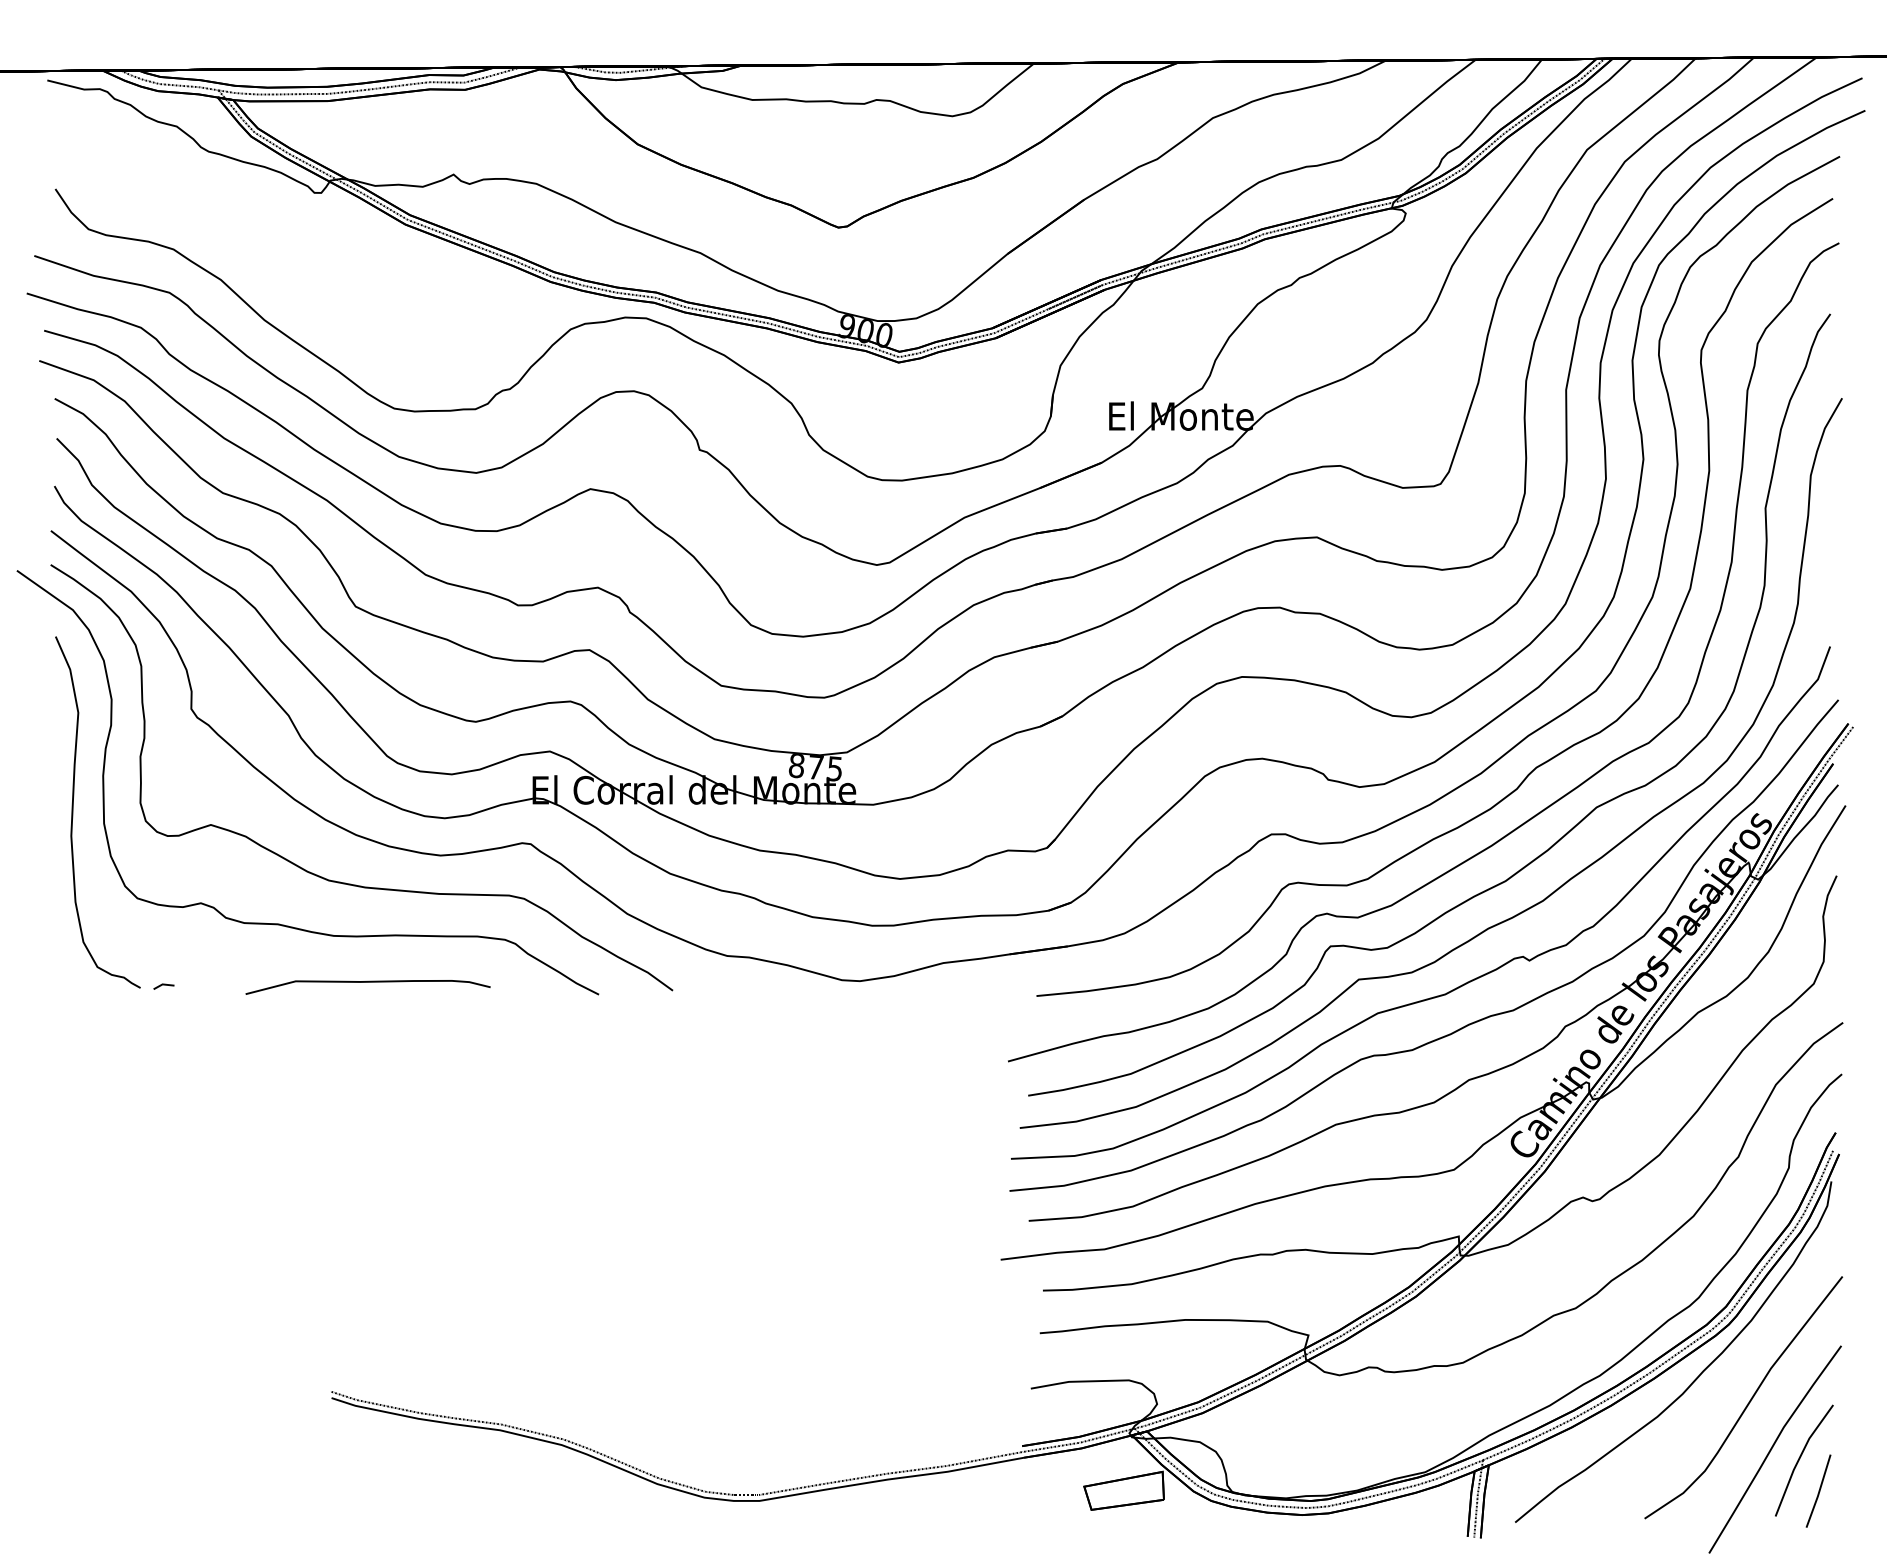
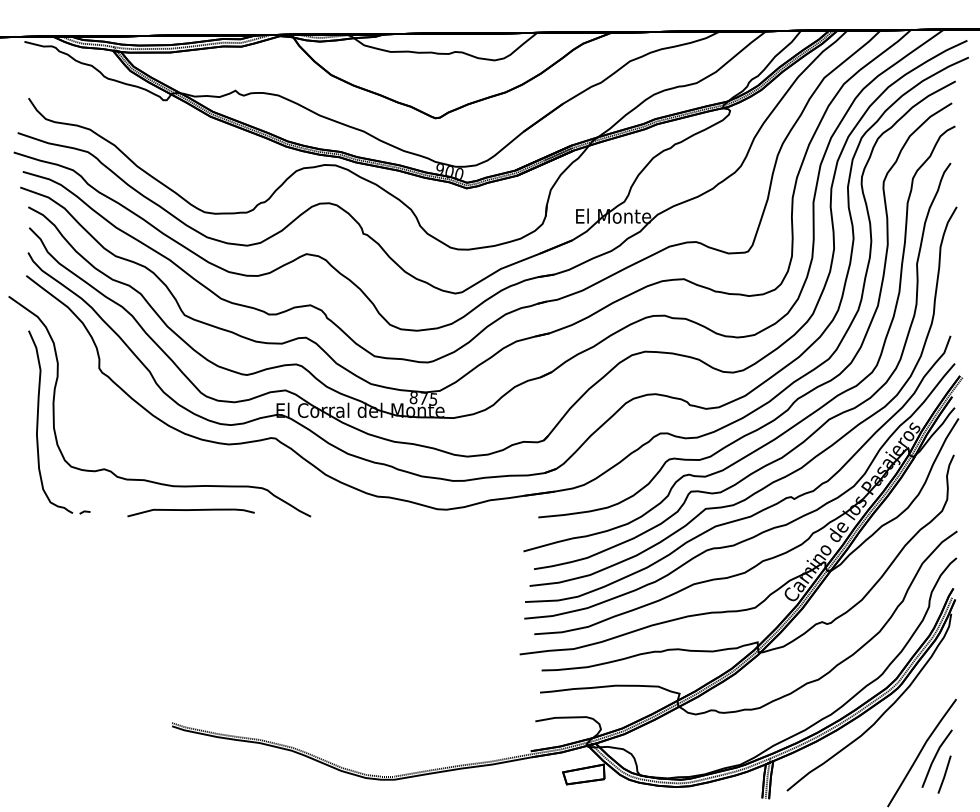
part: (341, 880) -> (177, 457), removed
curve: (1749, 1398) -> (908, 726), removed

